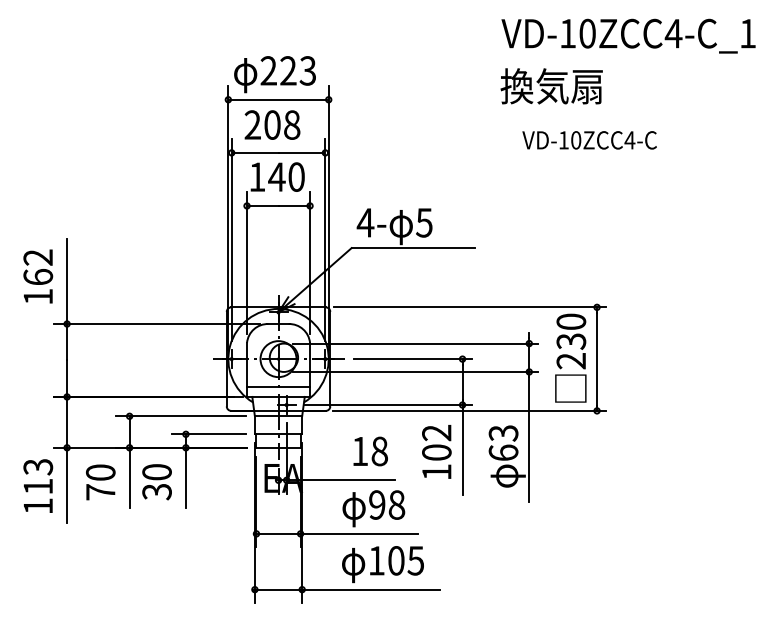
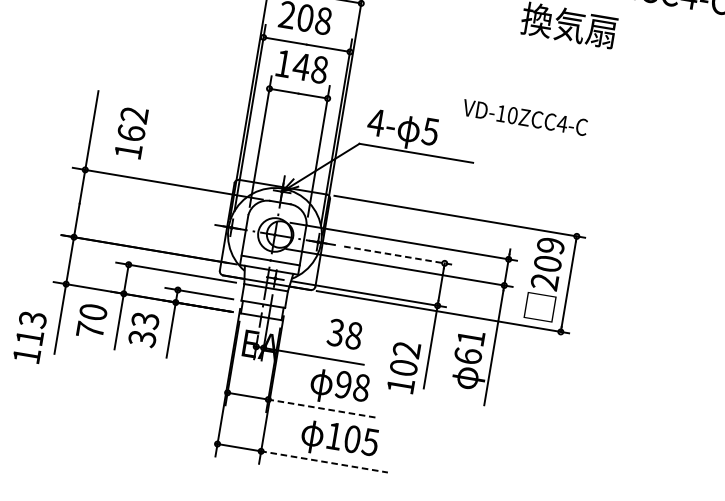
text: (589, 140) -> (525, 117), moved
text: (296, 176) -> (319, 69), 140 -> 148
text: (38, 276) -> (131, 132), moved
text: (571, 331) -> (549, 254), 230 -> 209
line: (412, 359) -> (398, 255), solid -> dashed
text: (503, 433) -> (471, 338), 63 -> 61
text: (359, 451) -> (335, 332), 18 -> 38
text: (436, 451) -> (403, 366), moved
text: (156, 472) -> (144, 320), 30 -> 33
text: (38, 485) -> (30, 336), moved
line: (358, 533) -> (321, 408), solid -> dashed
line: (370, 589) -> (324, 461), solid -> dashed

